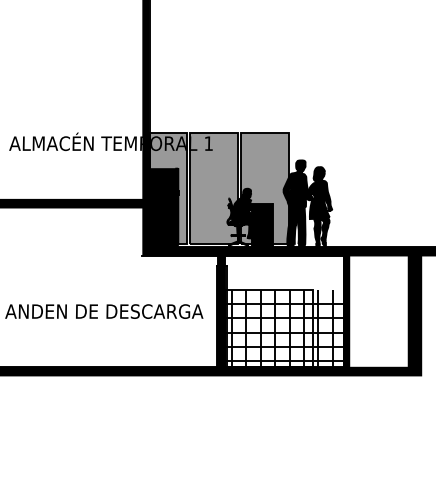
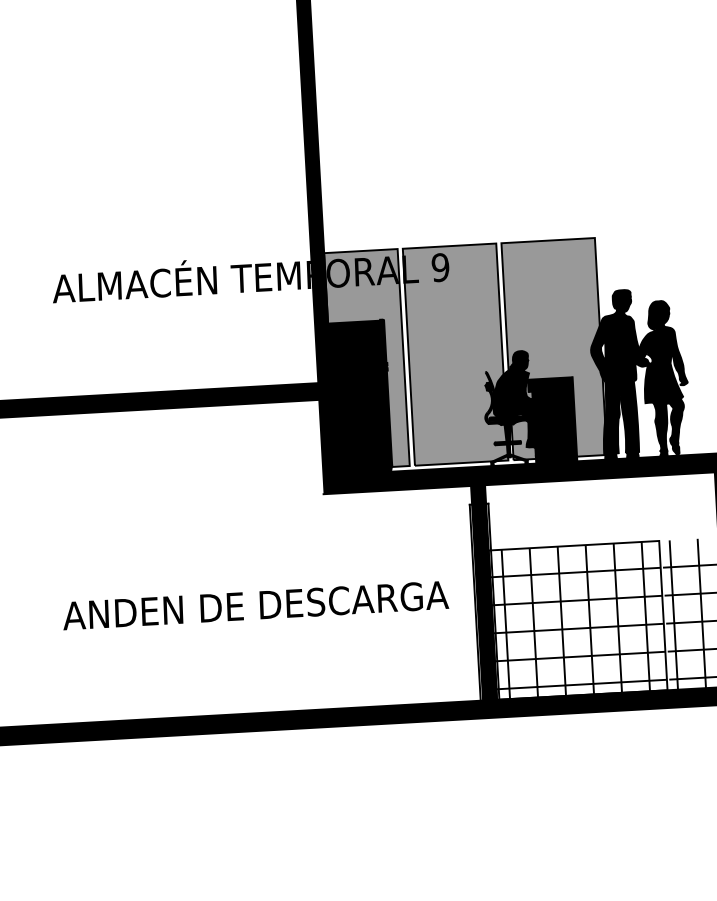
text: (208, 143) -> (439, 267), 1 -> 9

